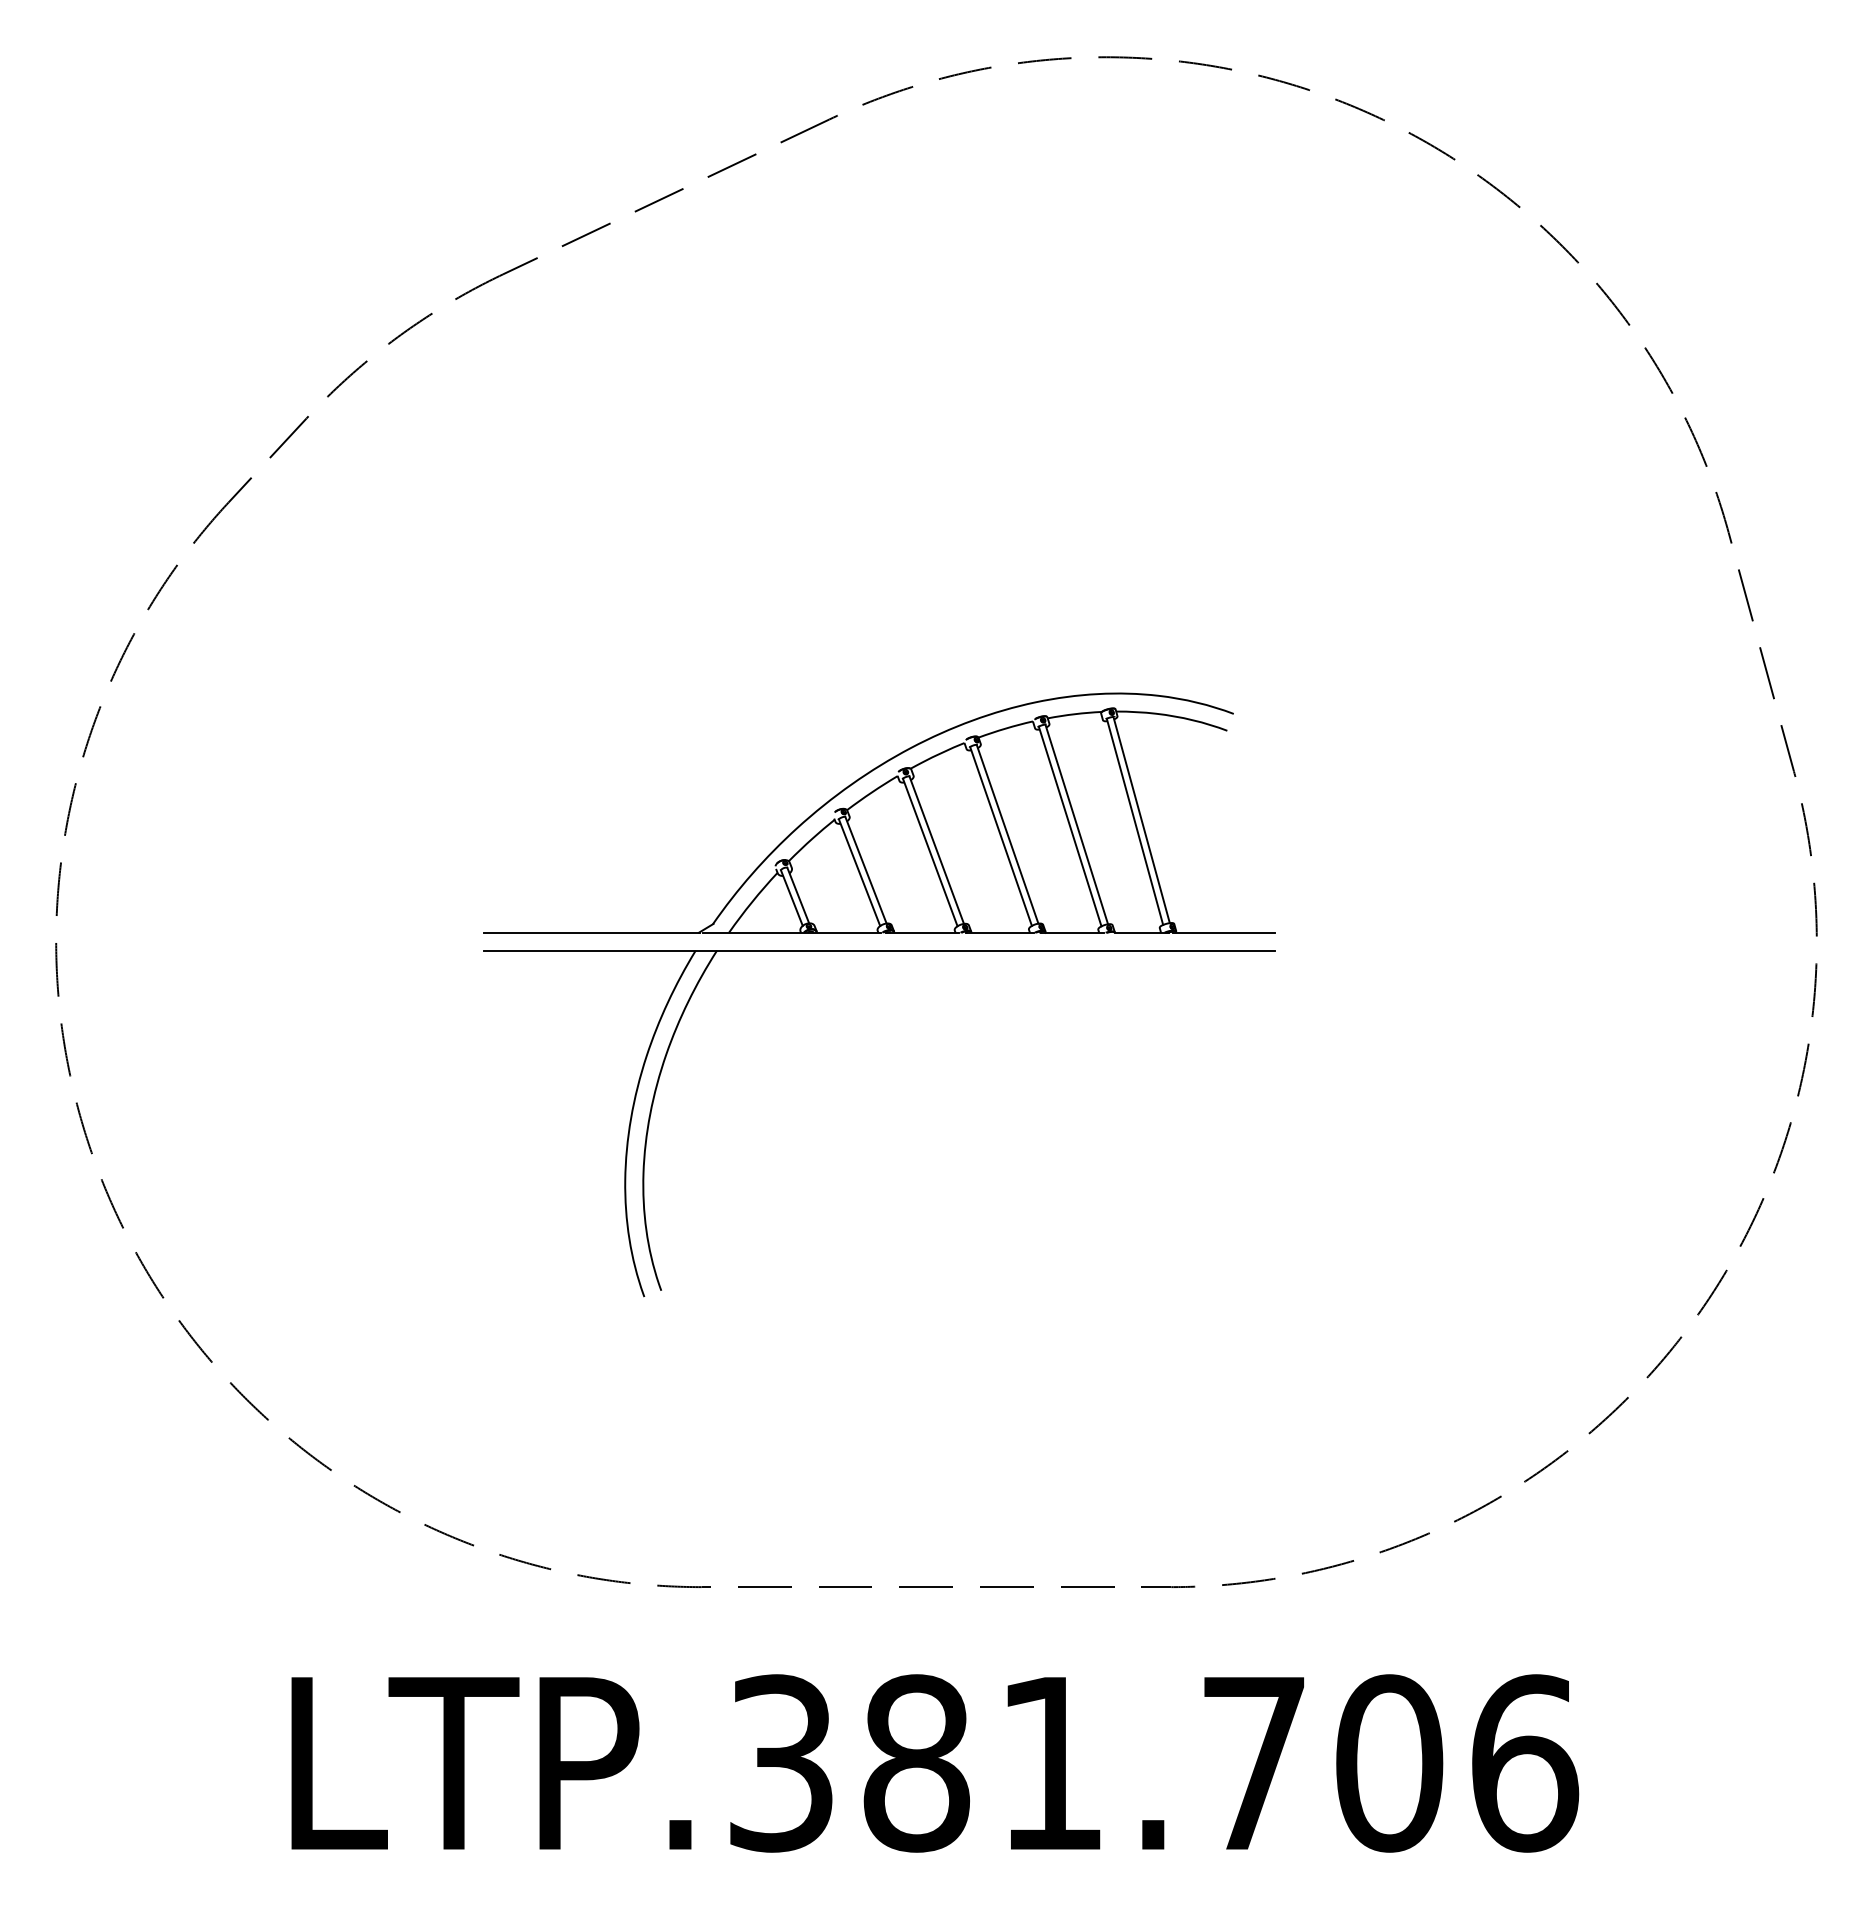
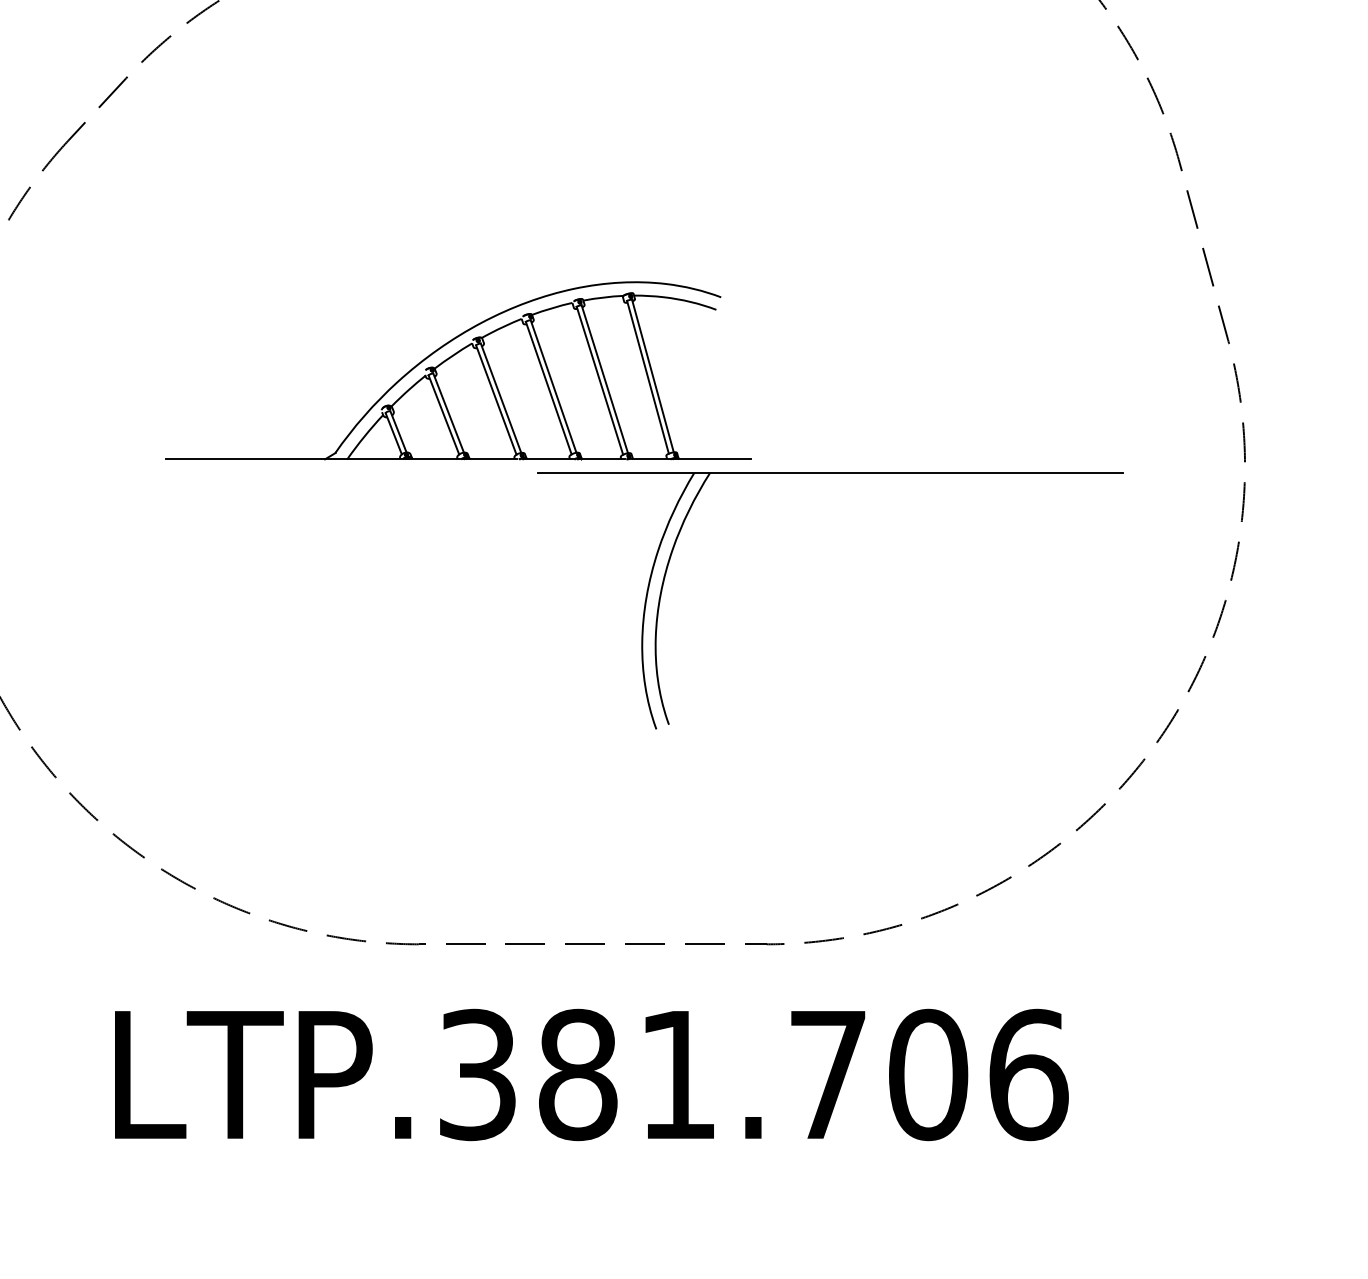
part: (879, 812) -> (458, 370), moved
part: (879, 951) -> (830, 473), moved

